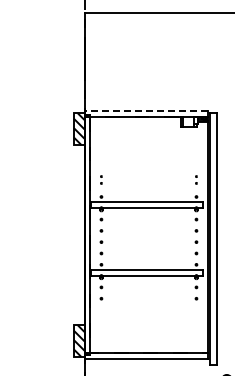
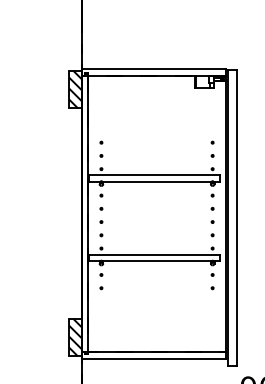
line: (146, 111) -> (154, 69), dashed -> solid
part: (101, 179) -> (101, 148), size x1.67
part: (196, 179) -> (212, 148), size x1.67

